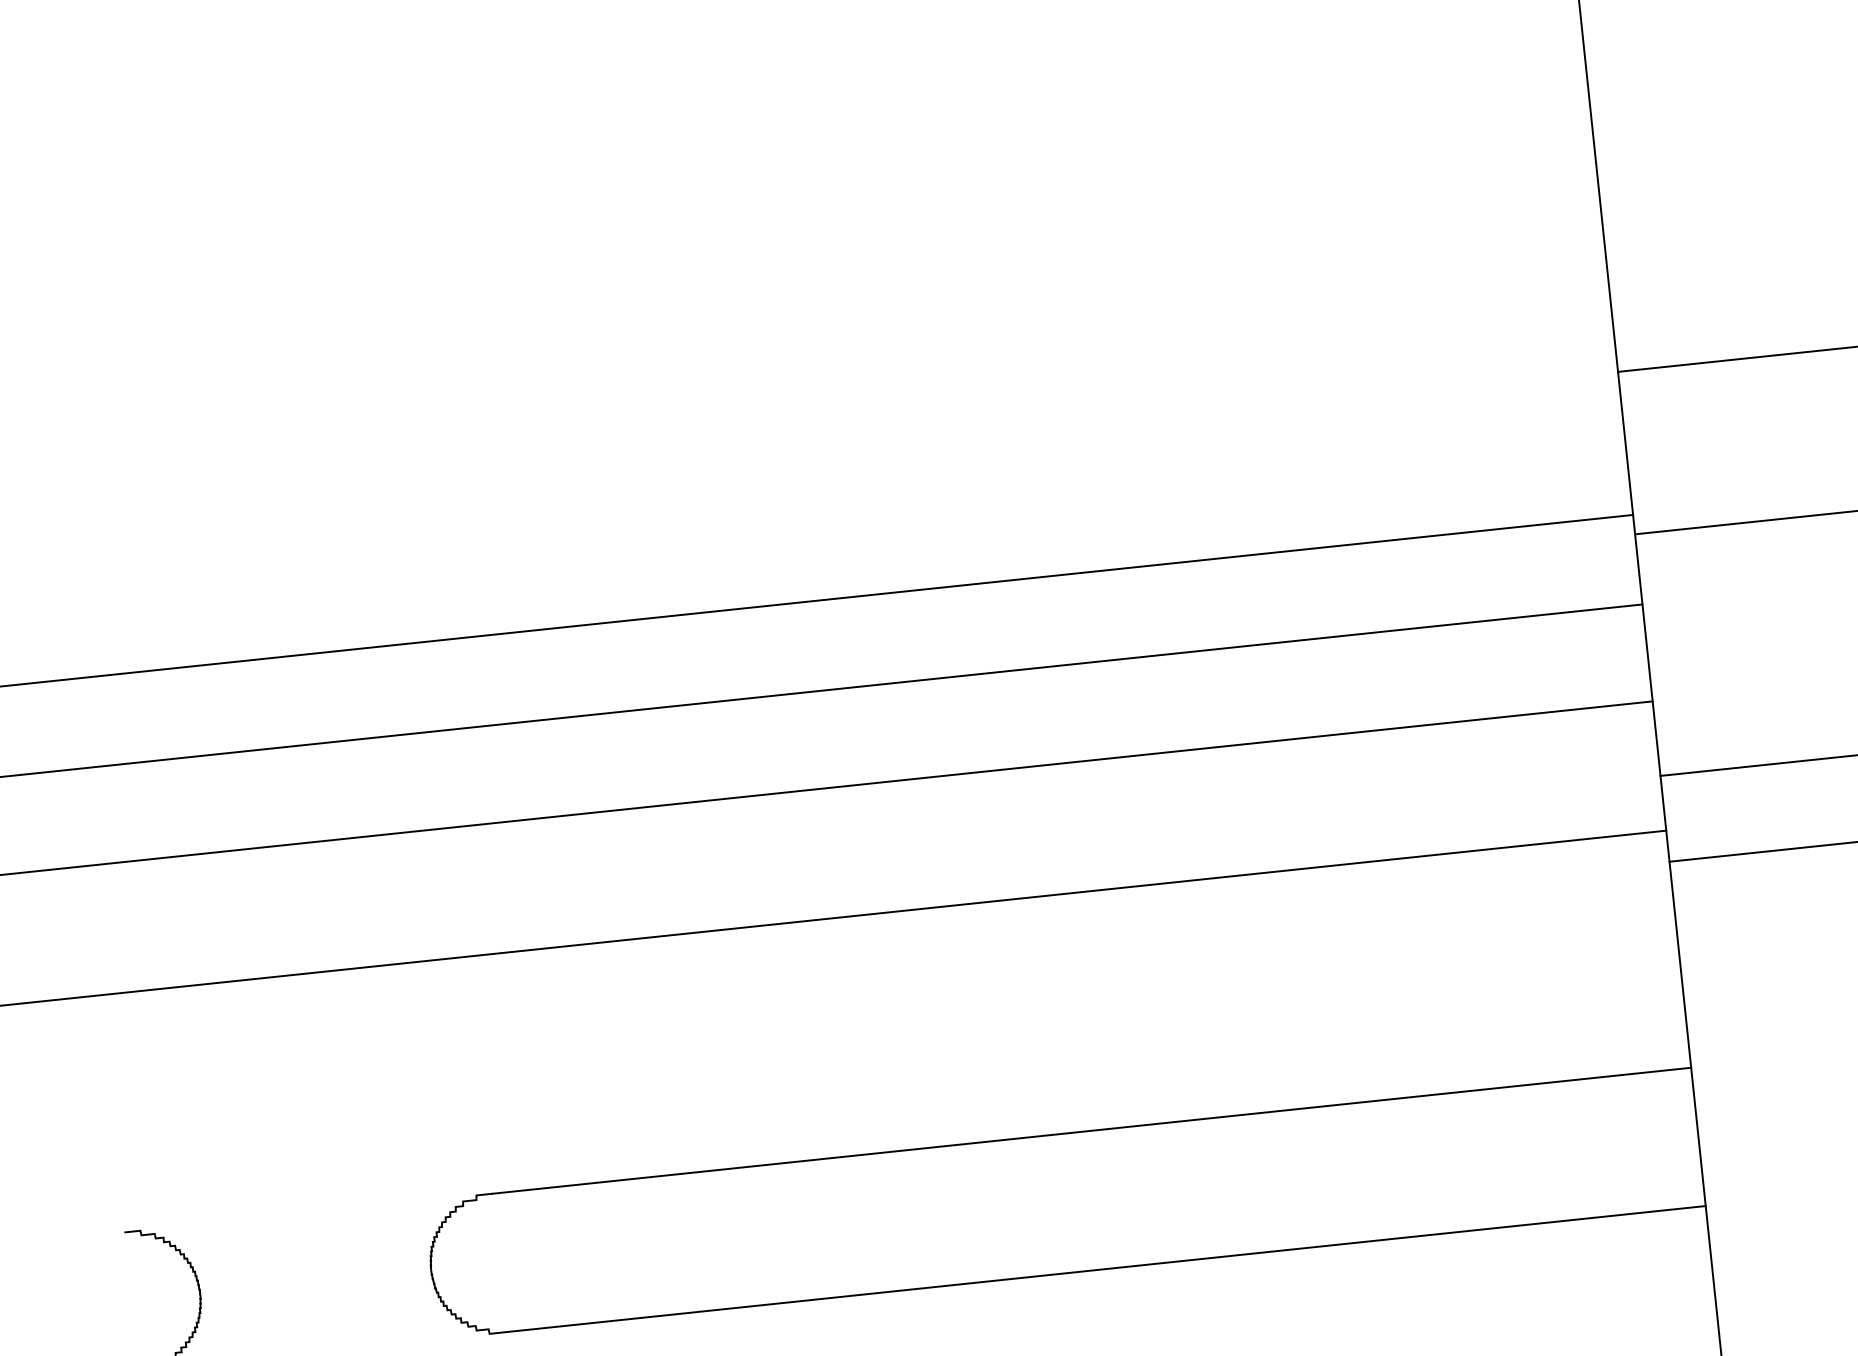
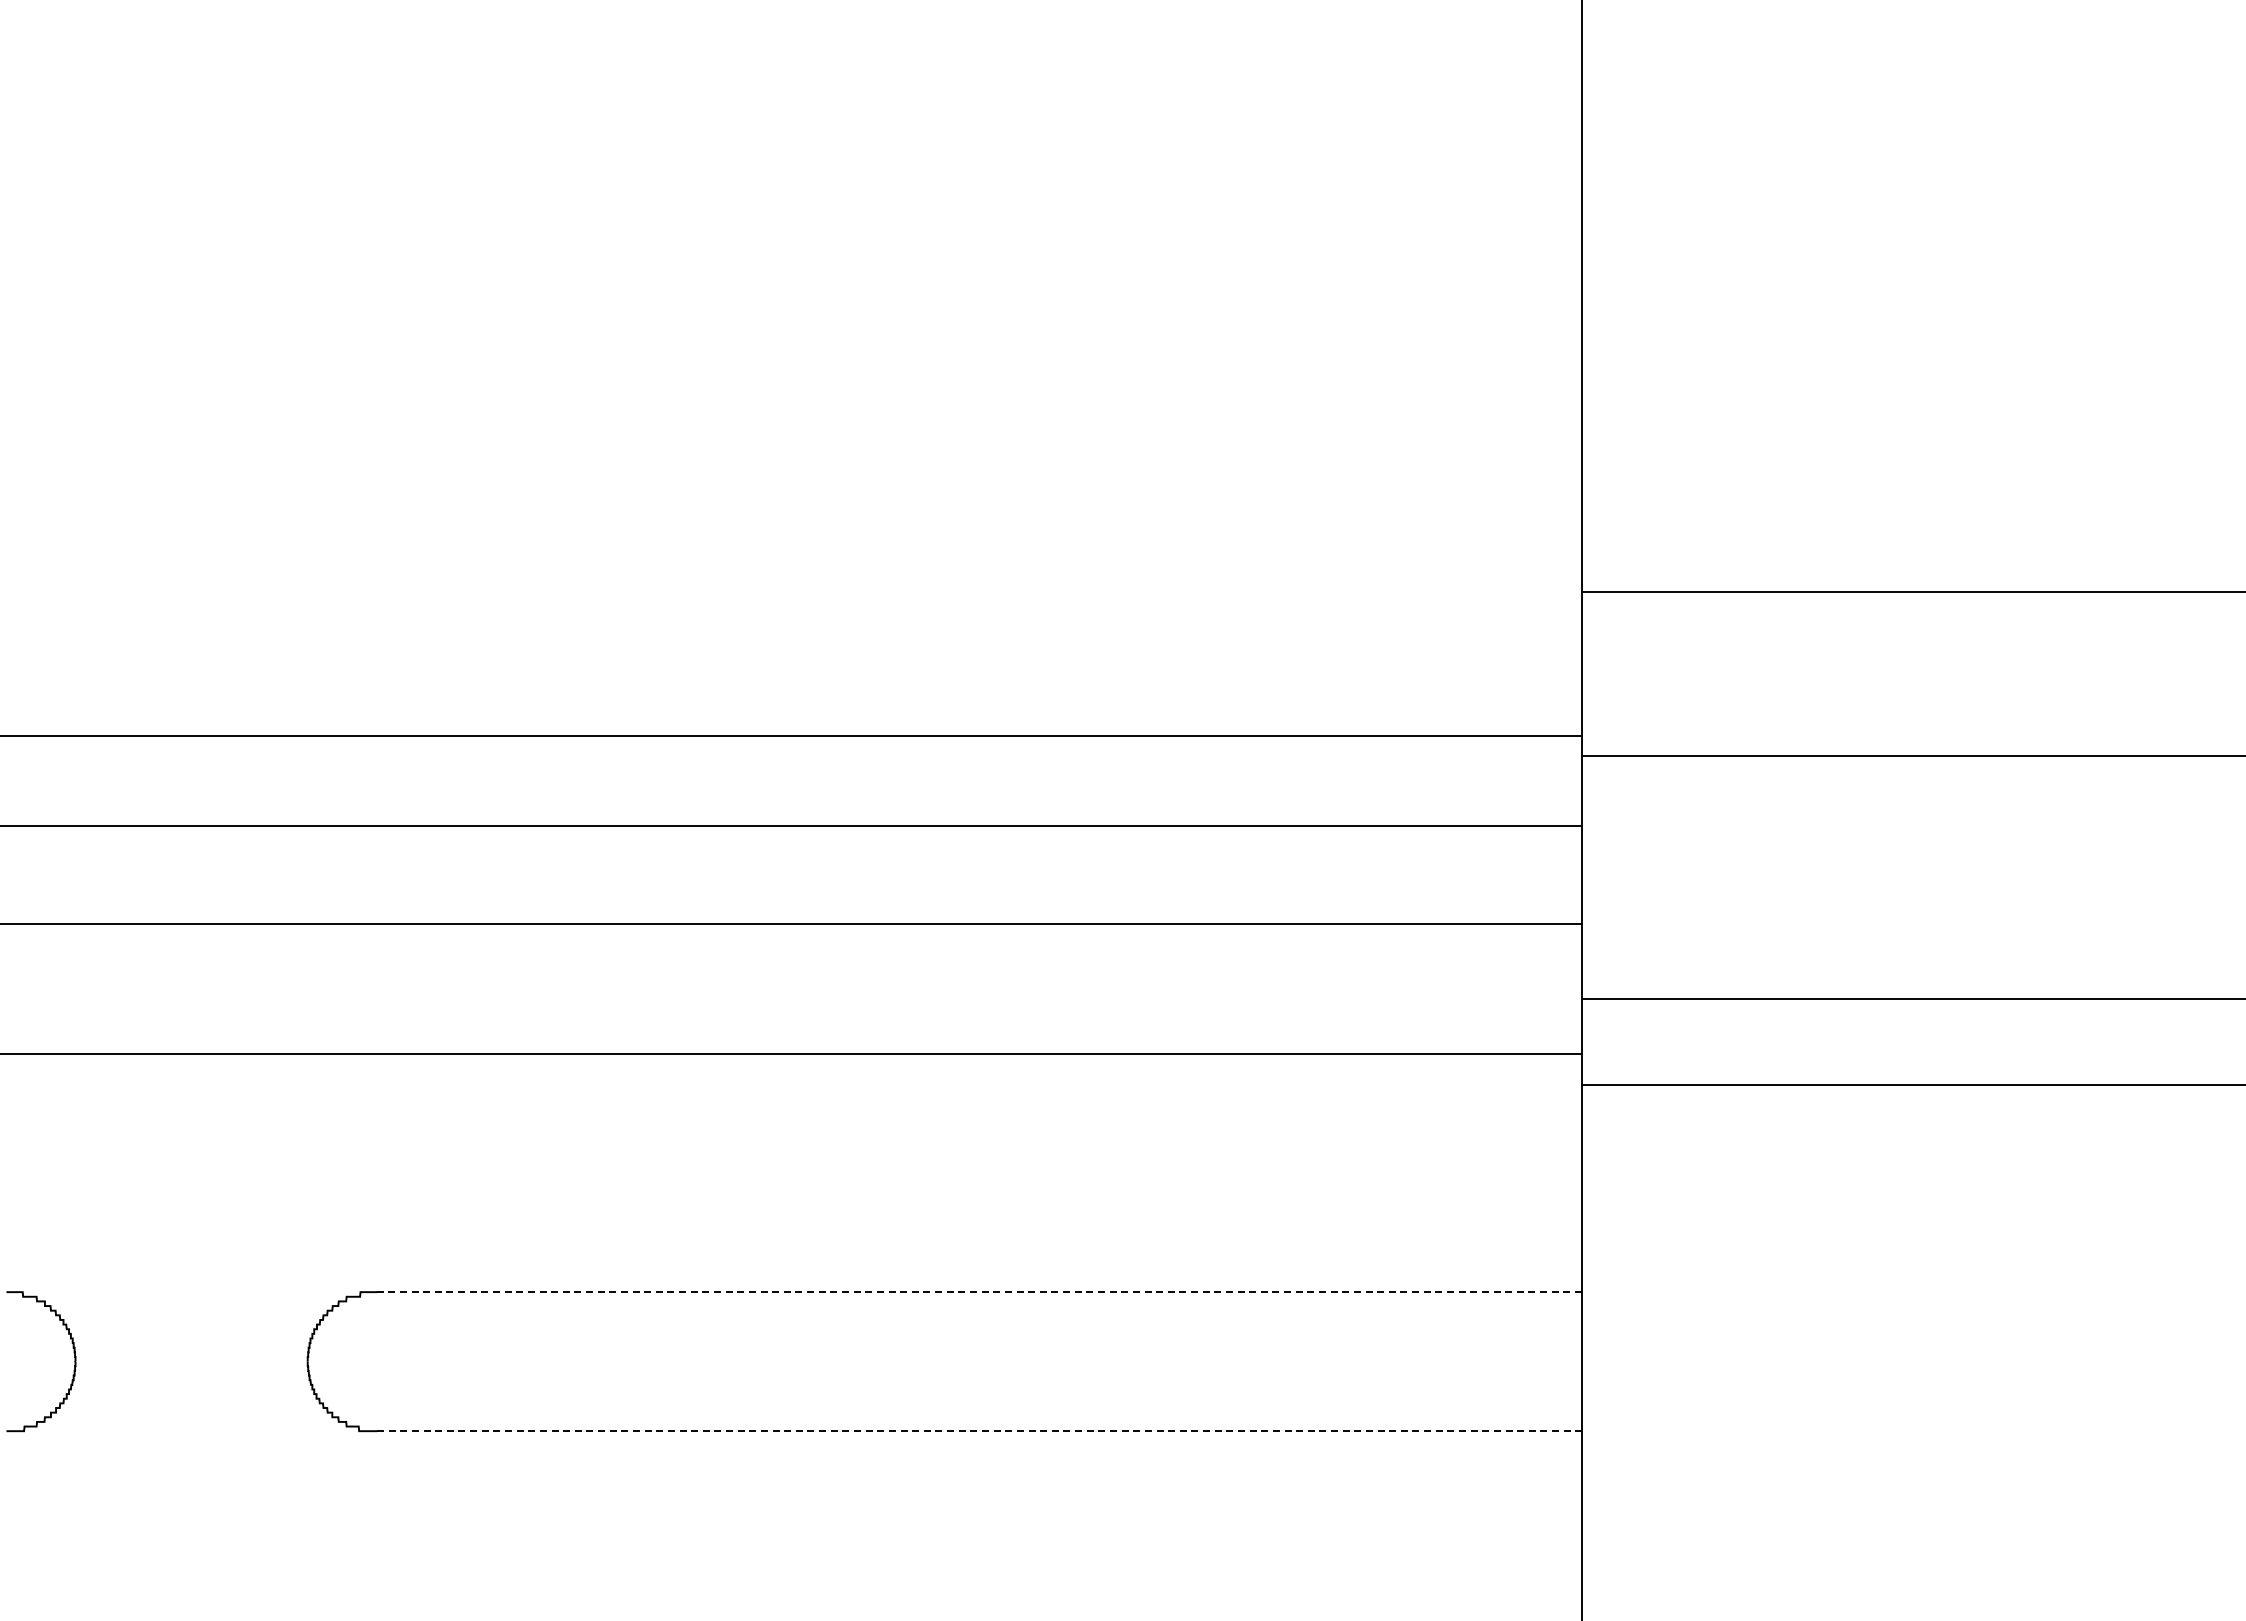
line: (1091, 1131) -> (978, 1292), solid -> dashed
line: (1106, 1269) -> (979, 1431), solid -> dashed

